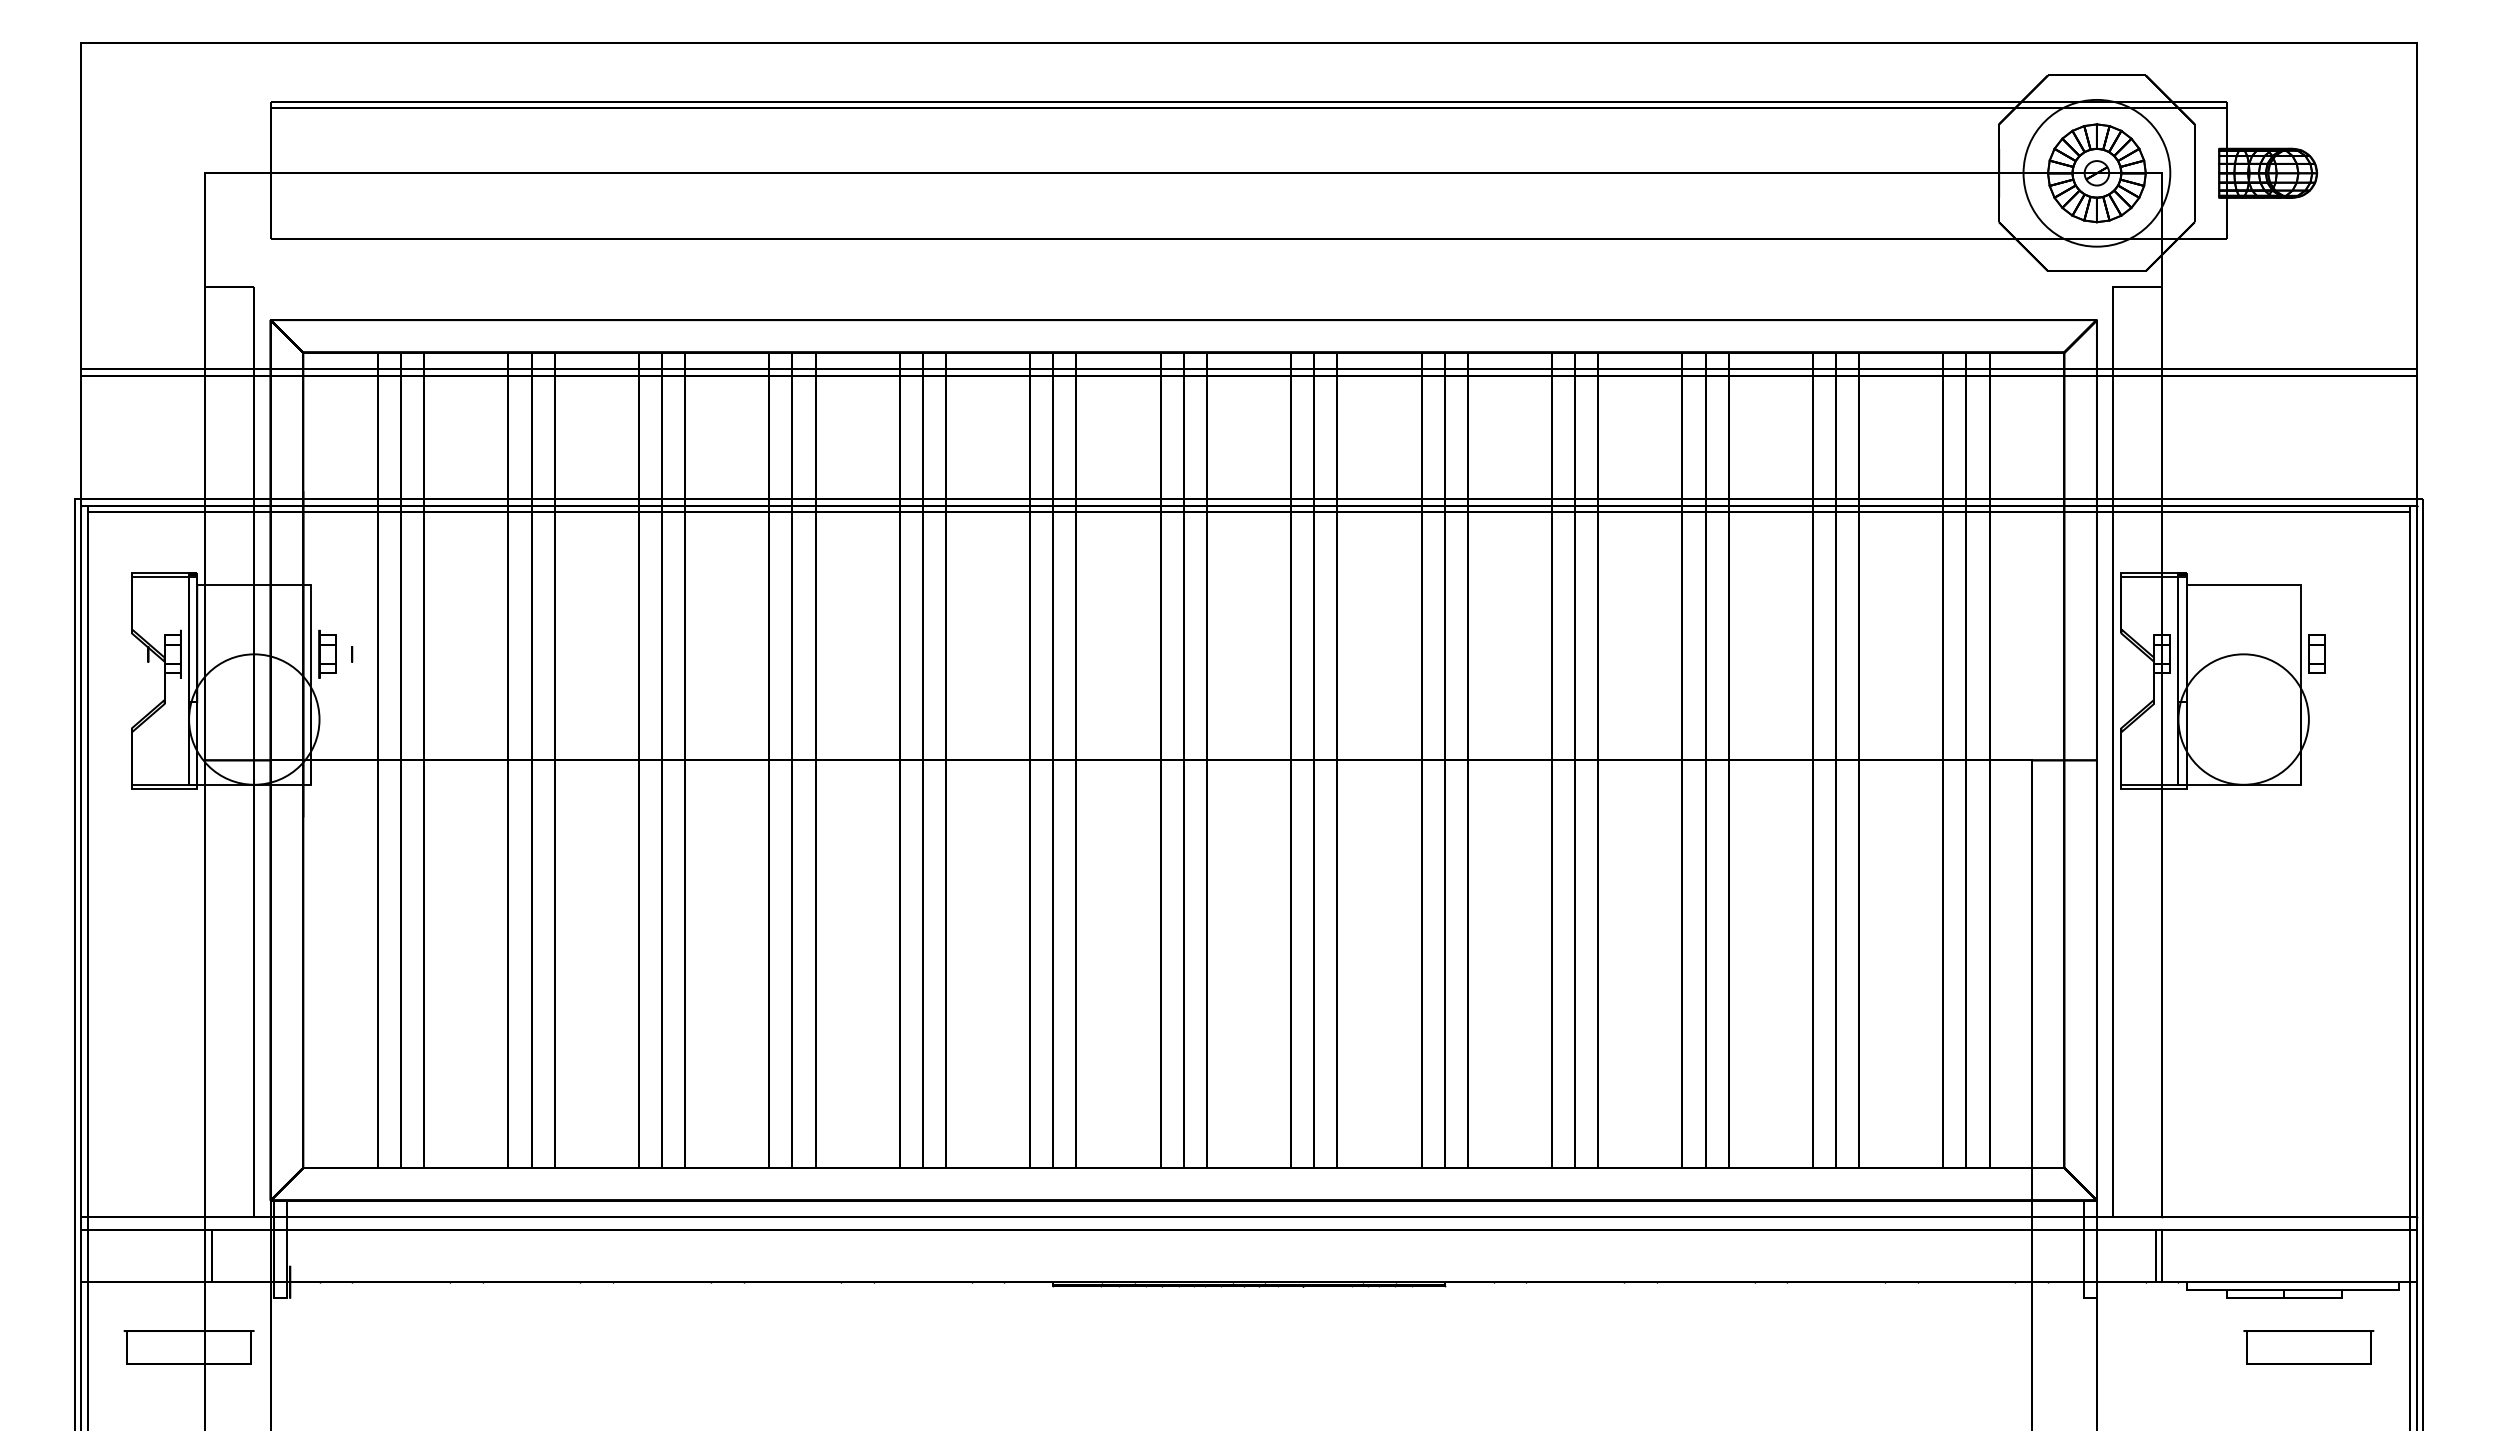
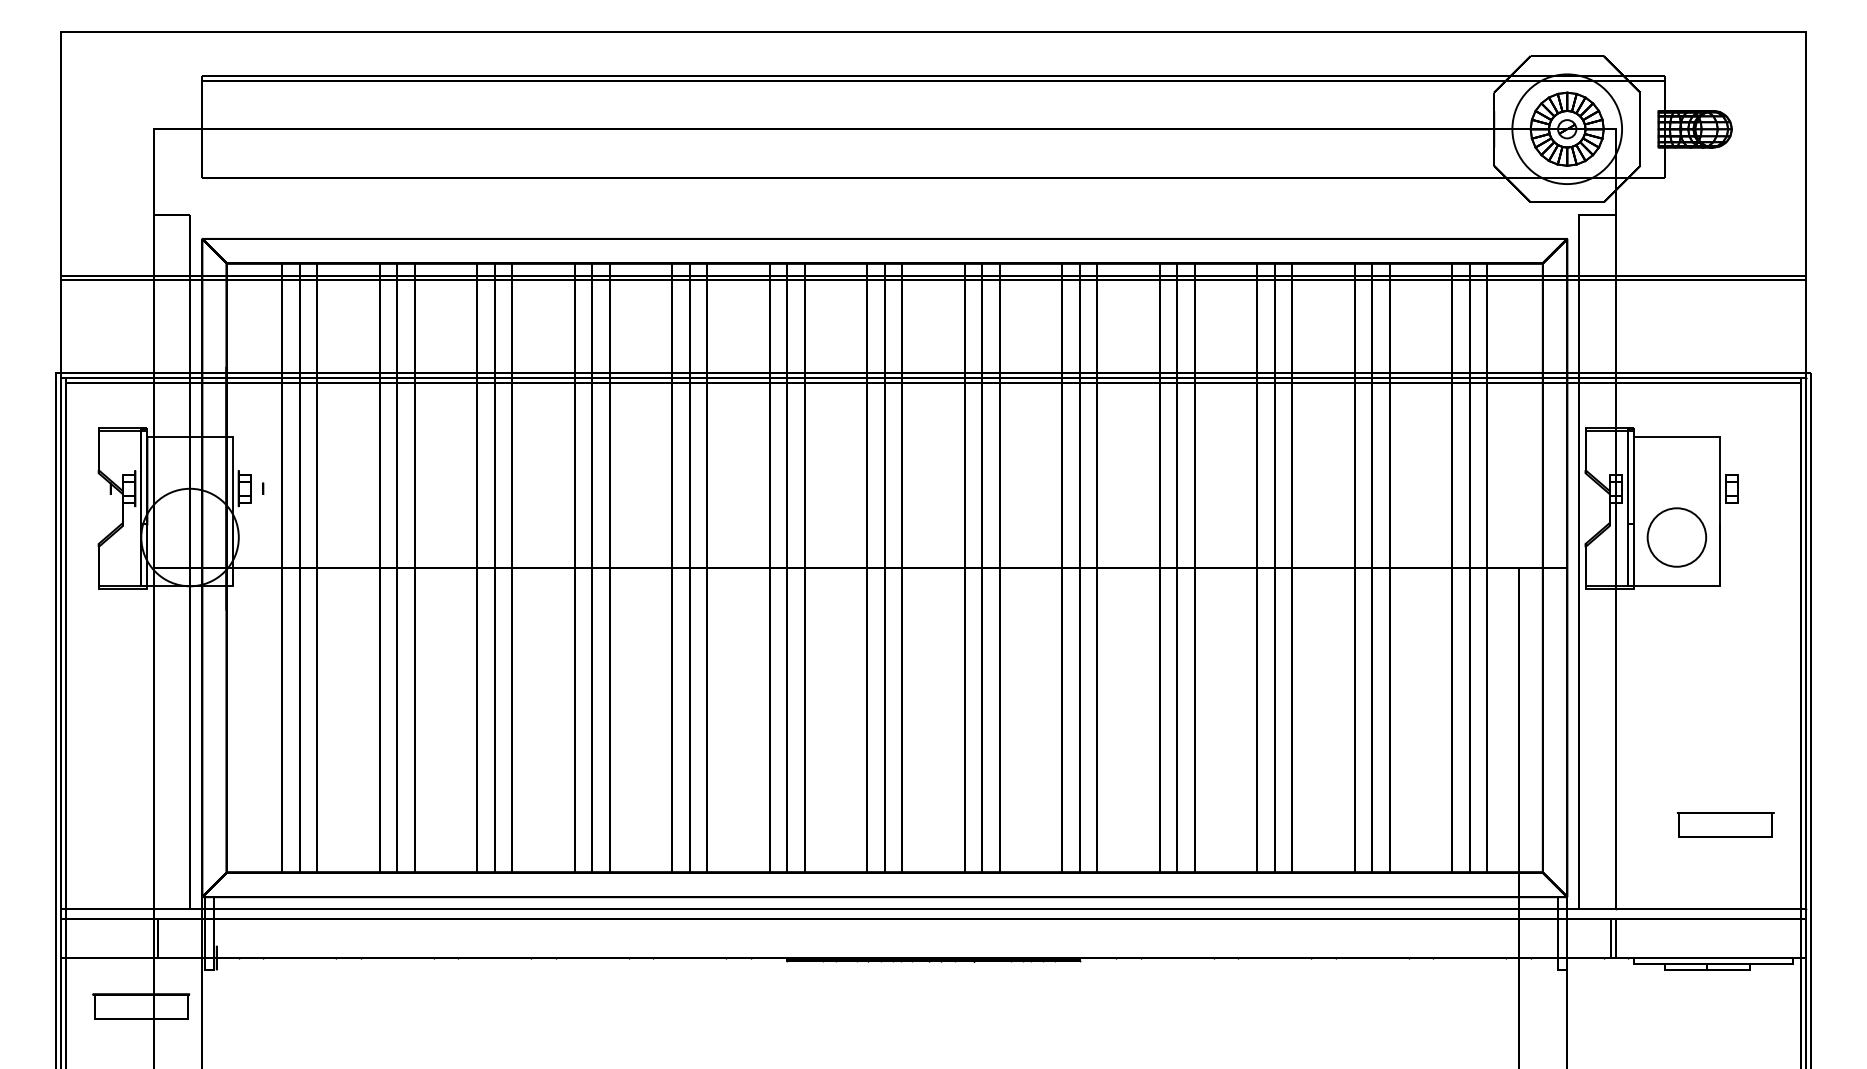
circle: (2243, 719) -> (1676, 537), size x0.6
part: (2308, 1347) -> (1725, 825), moved

